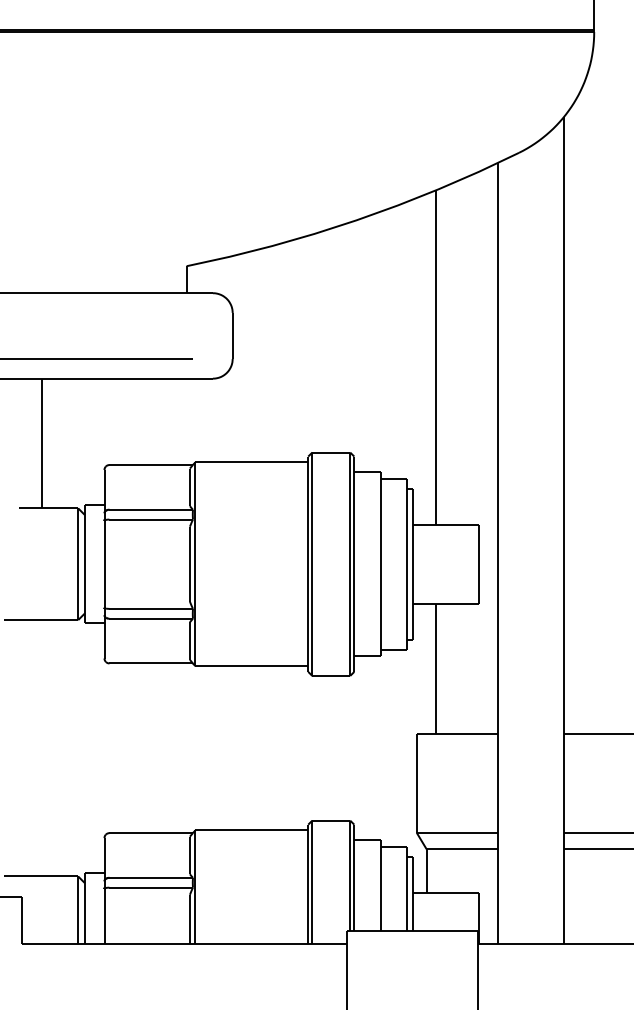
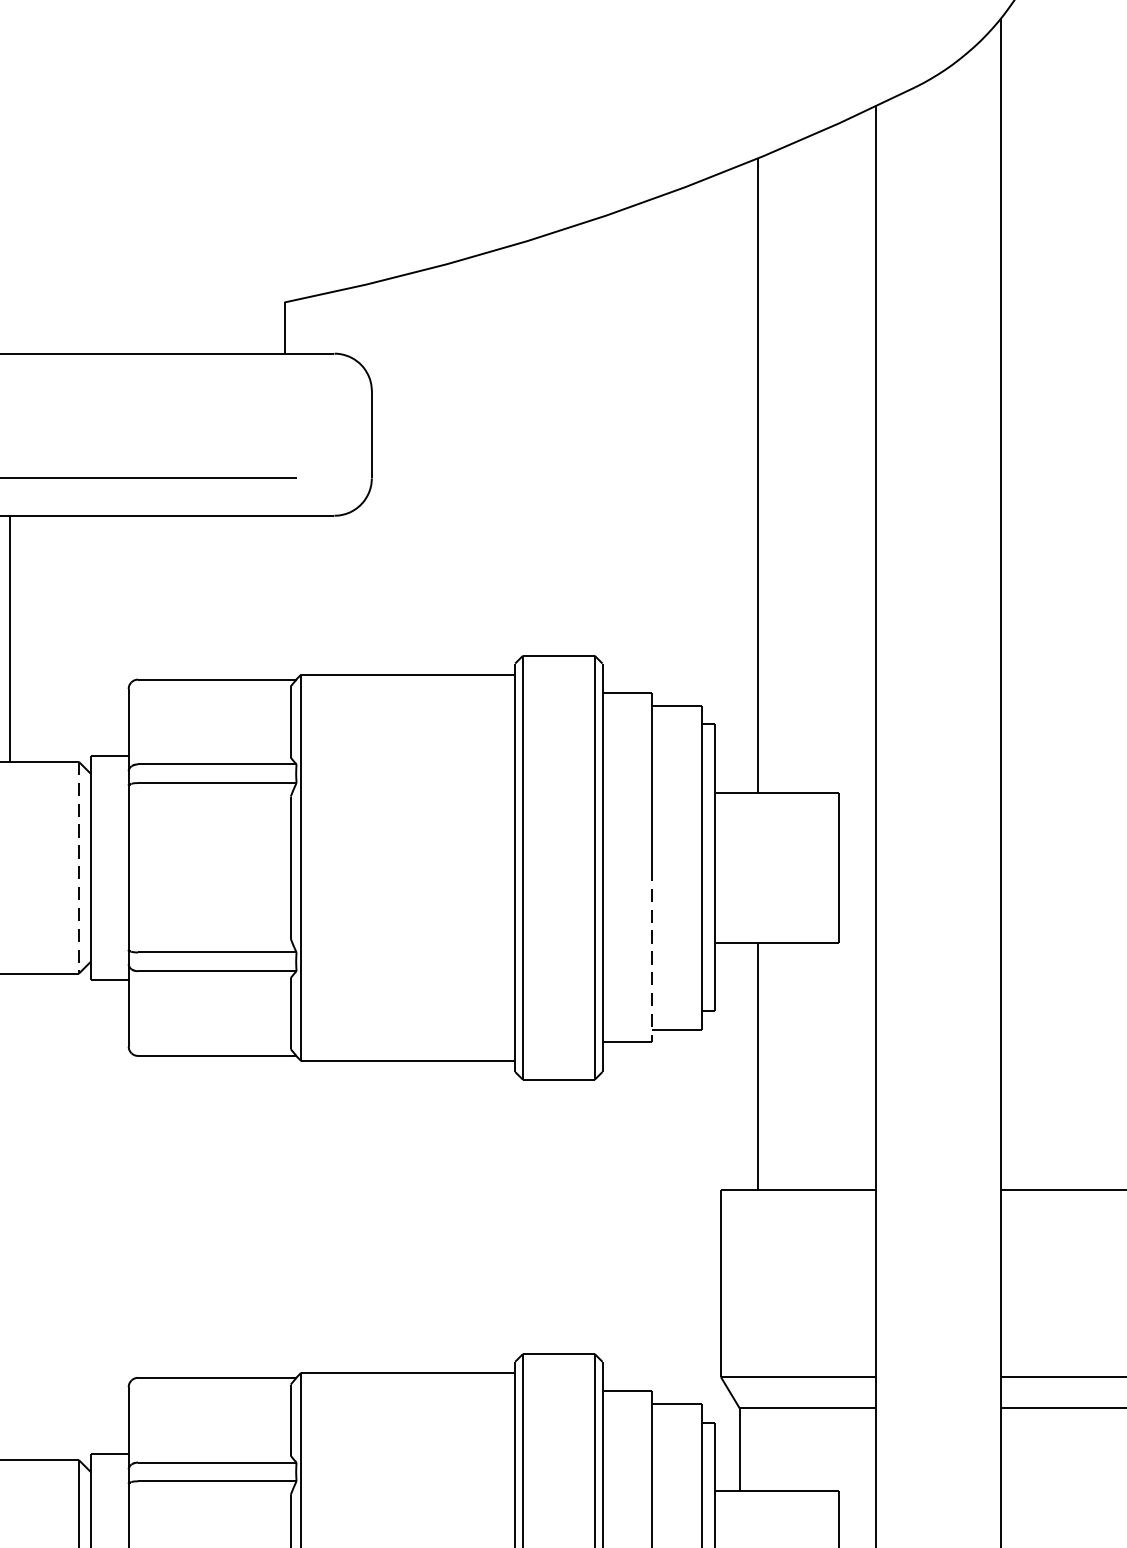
line: (78, 564) -> (79, 868), solid -> dashed
line: (380, 610) -> (652, 955), solid -> dashed

